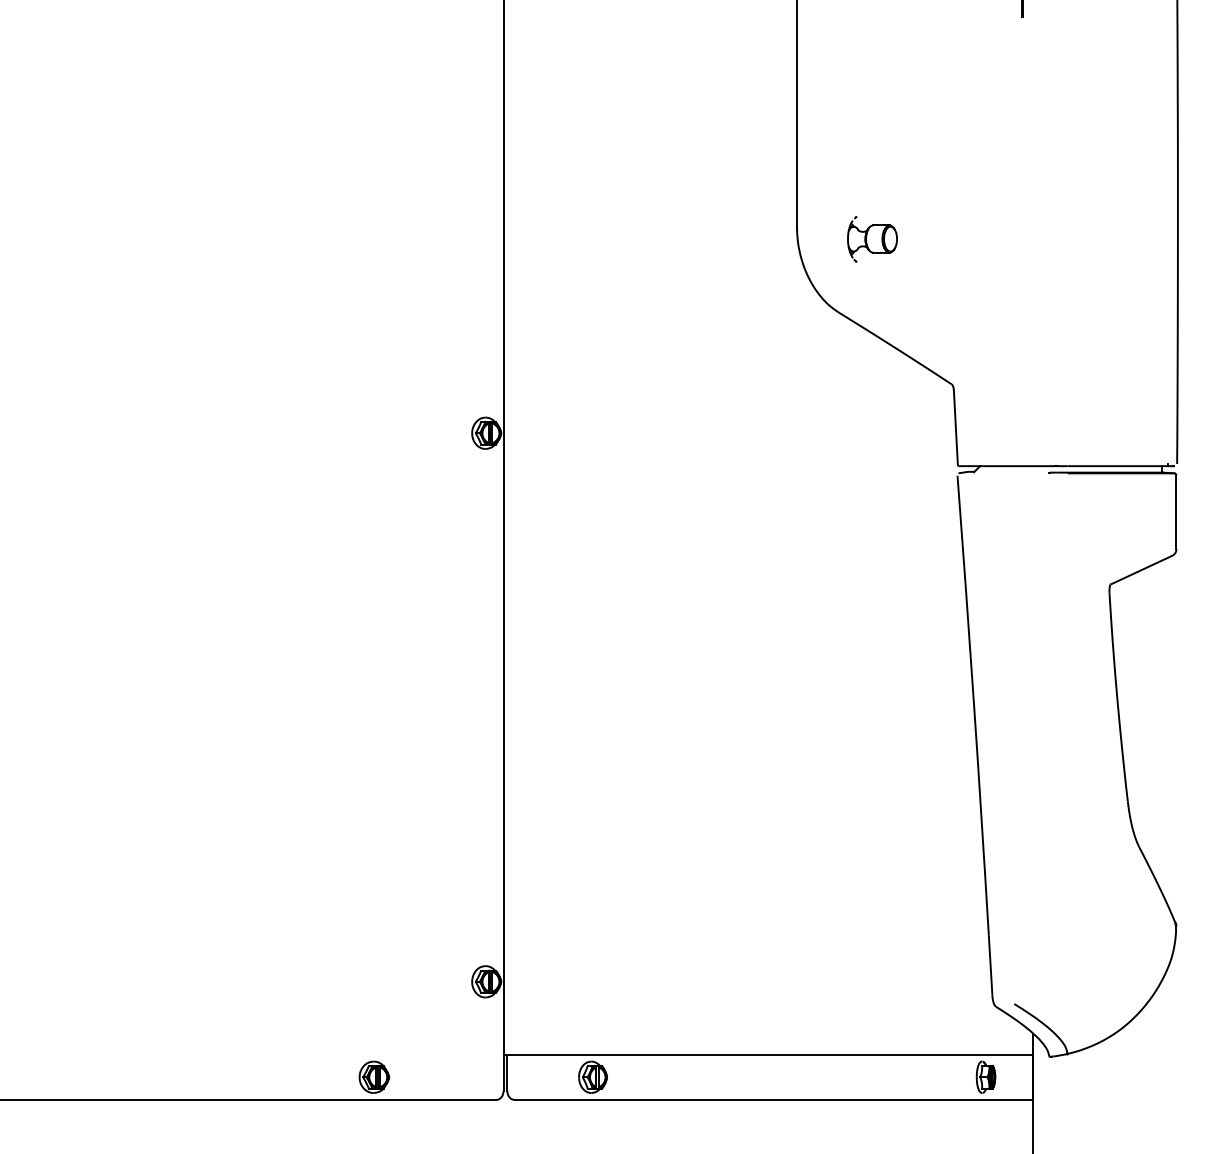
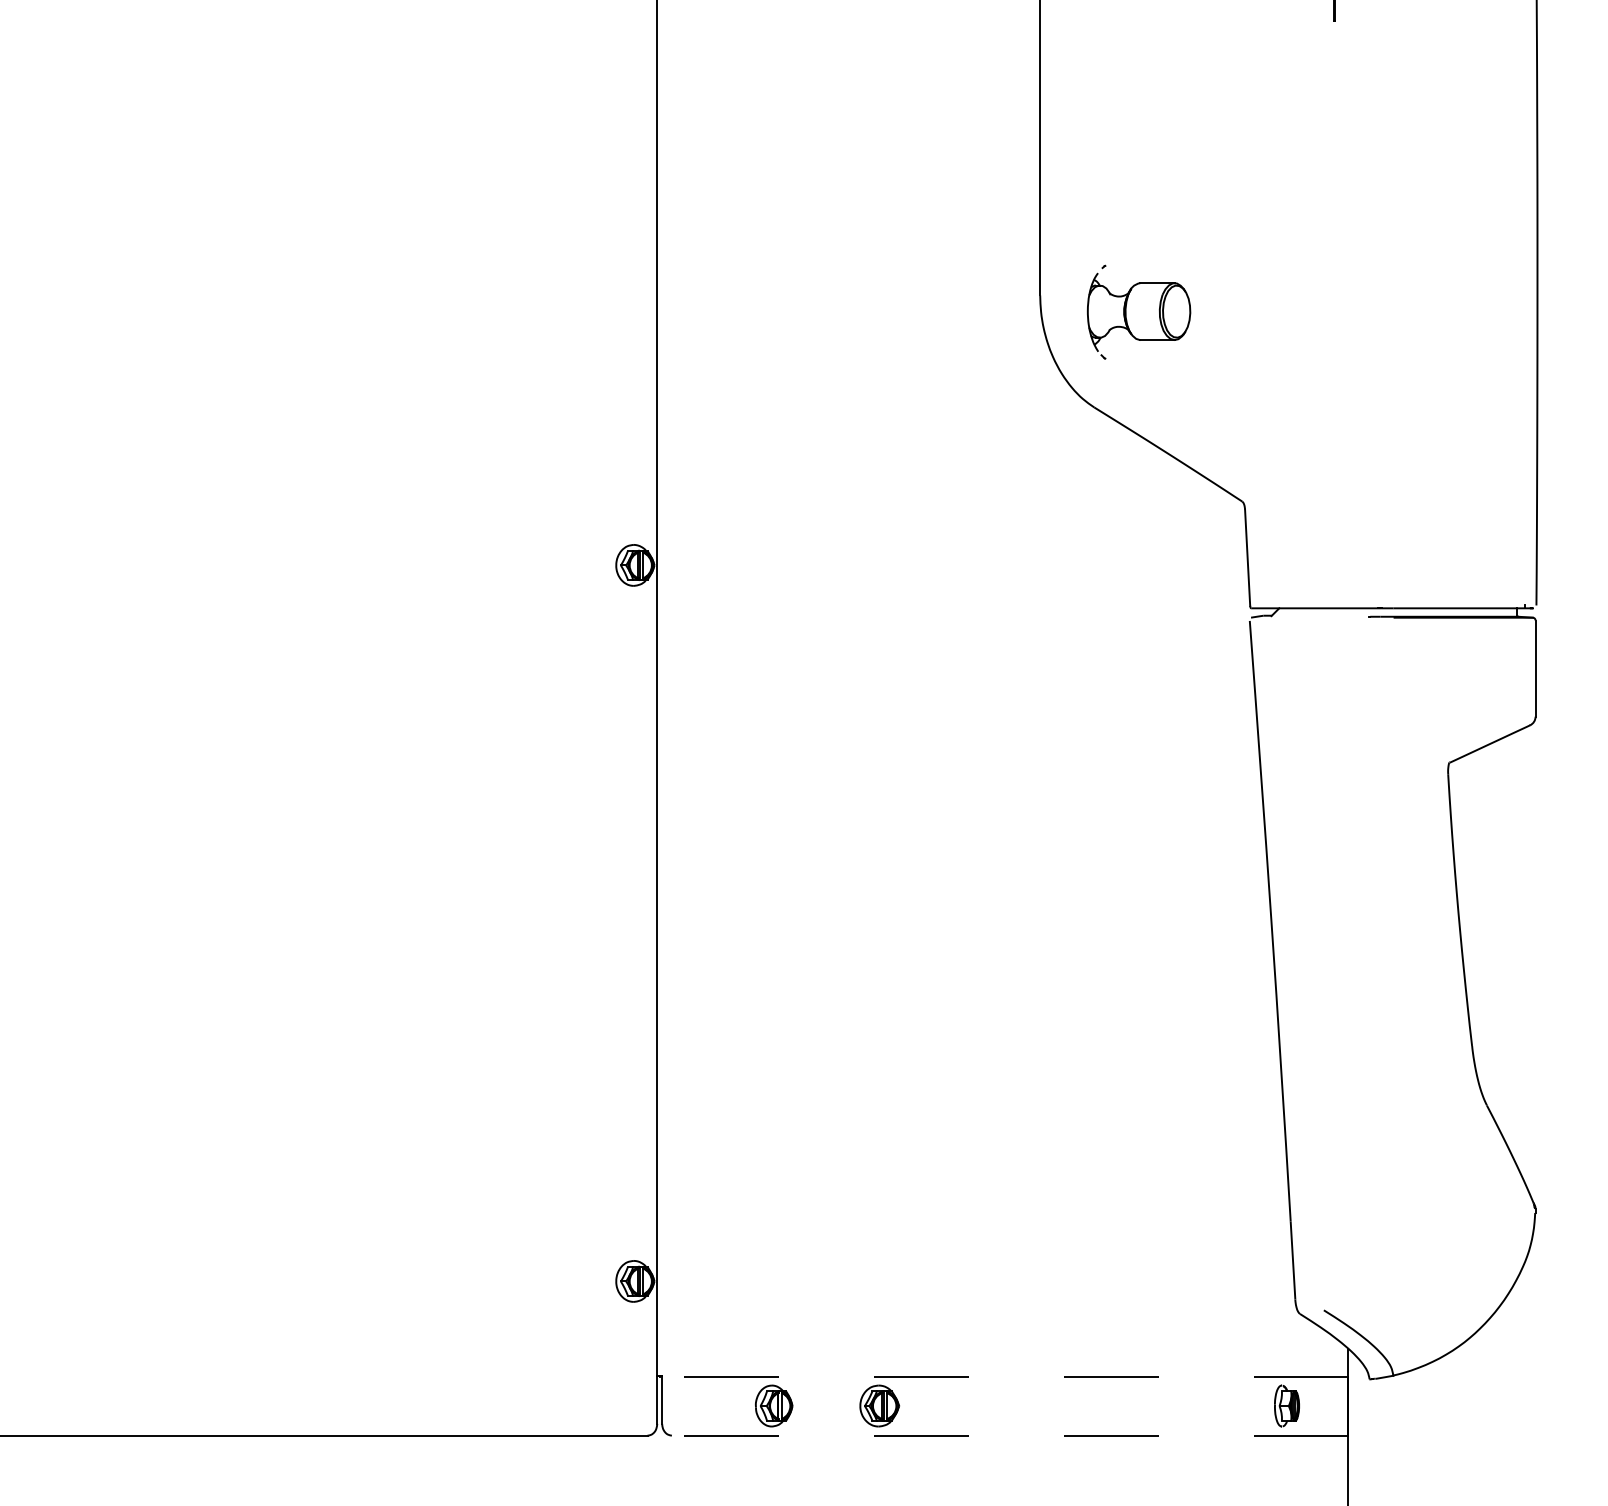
part: (872, 239) -> (1138, 312), size x1.6
line: (768, 1054) -> (1002, 1376), solid -> dashed
part: (374, 1076) -> (879, 1405), moved
line: (773, 1099) -> (1009, 1435), solid -> dashed

